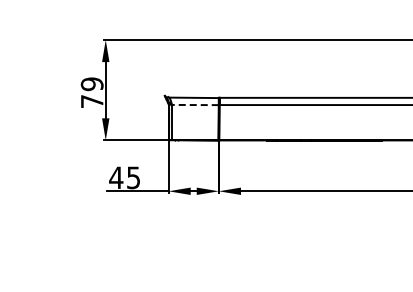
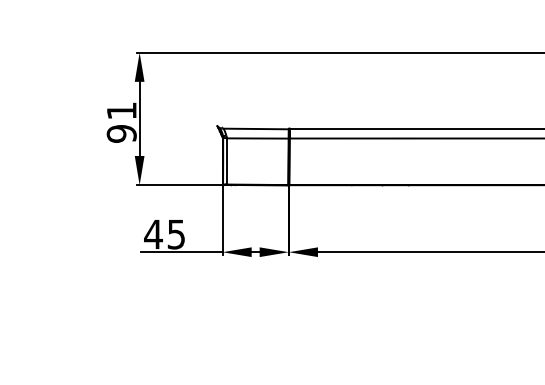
text: (91, 92) -> (120, 121), 79 -> 91
line: (195, 105) -> (257, 139), dashed -> solid

